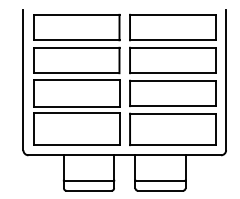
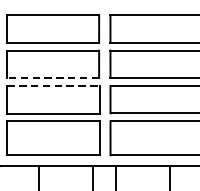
line: (76, 73) -> (52, 78), solid -> dashed
line: (76, 80) -> (52, 85), solid -> dashed

